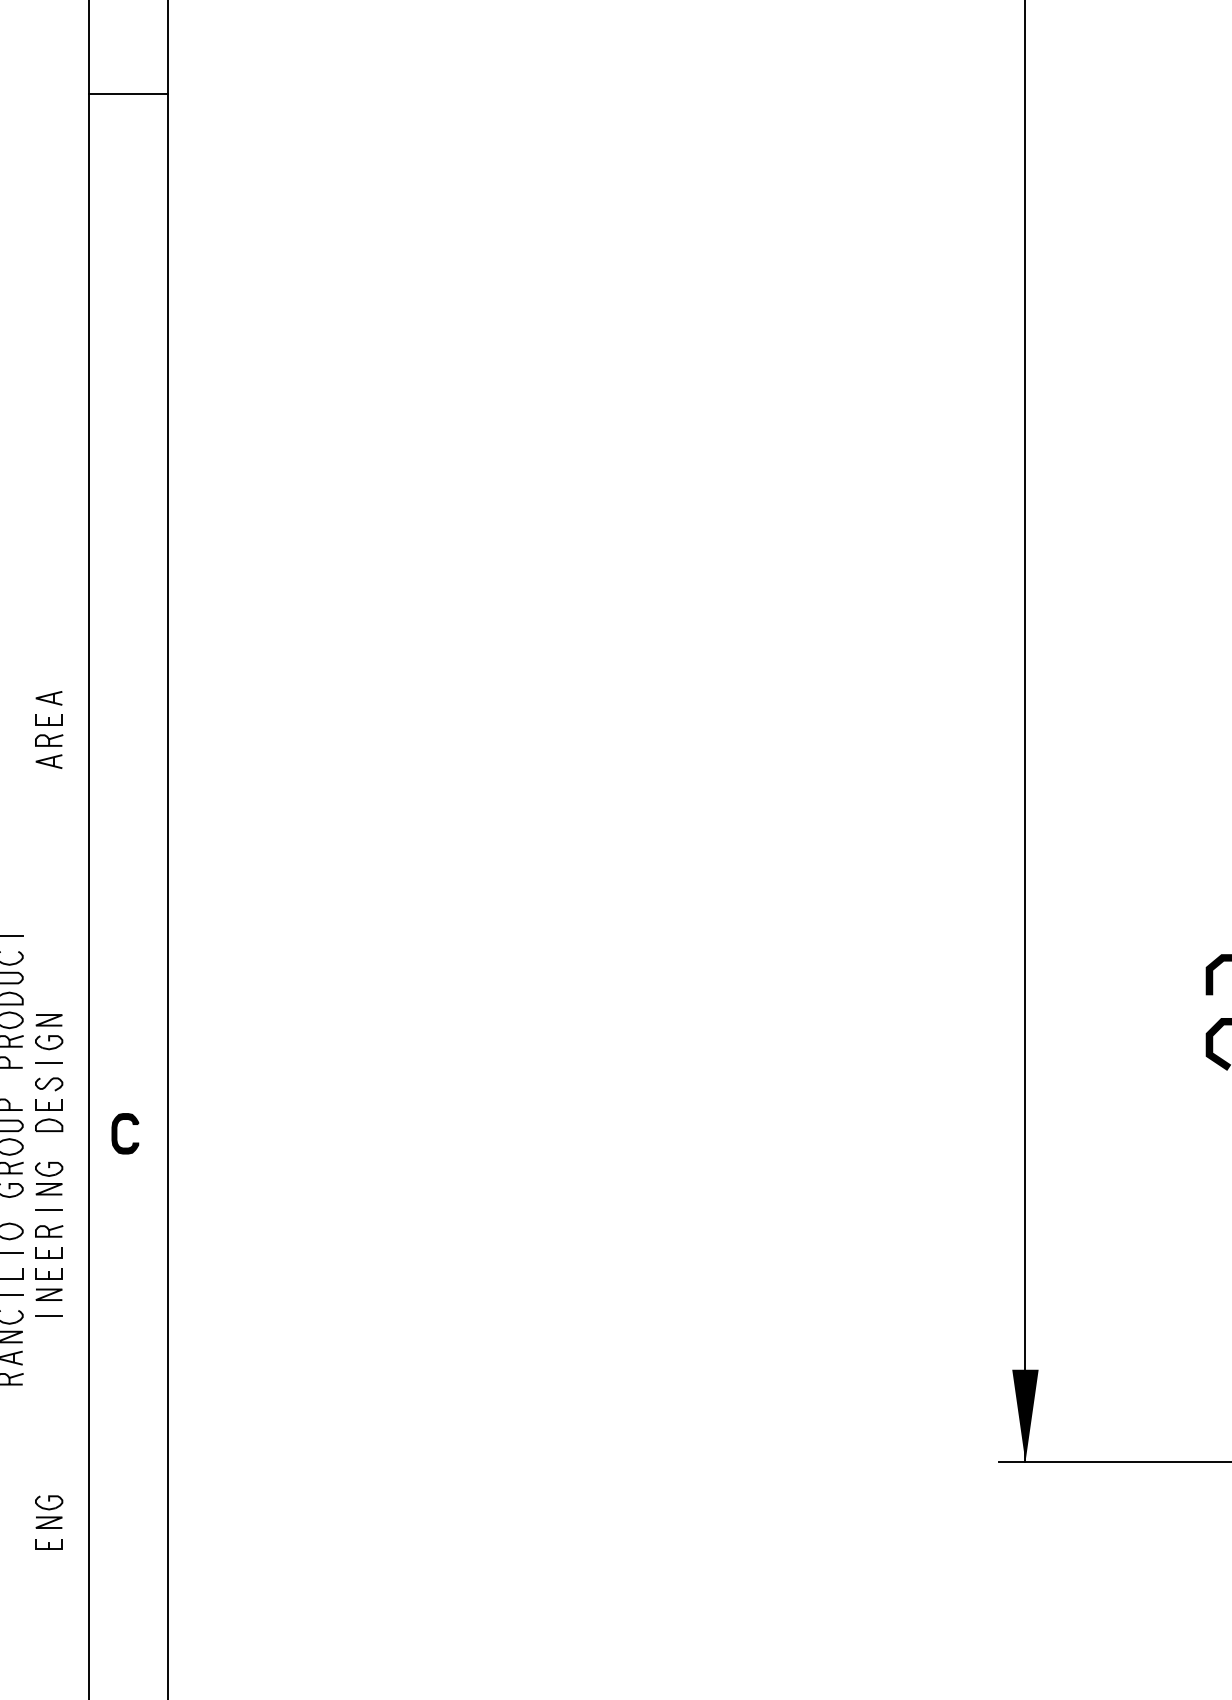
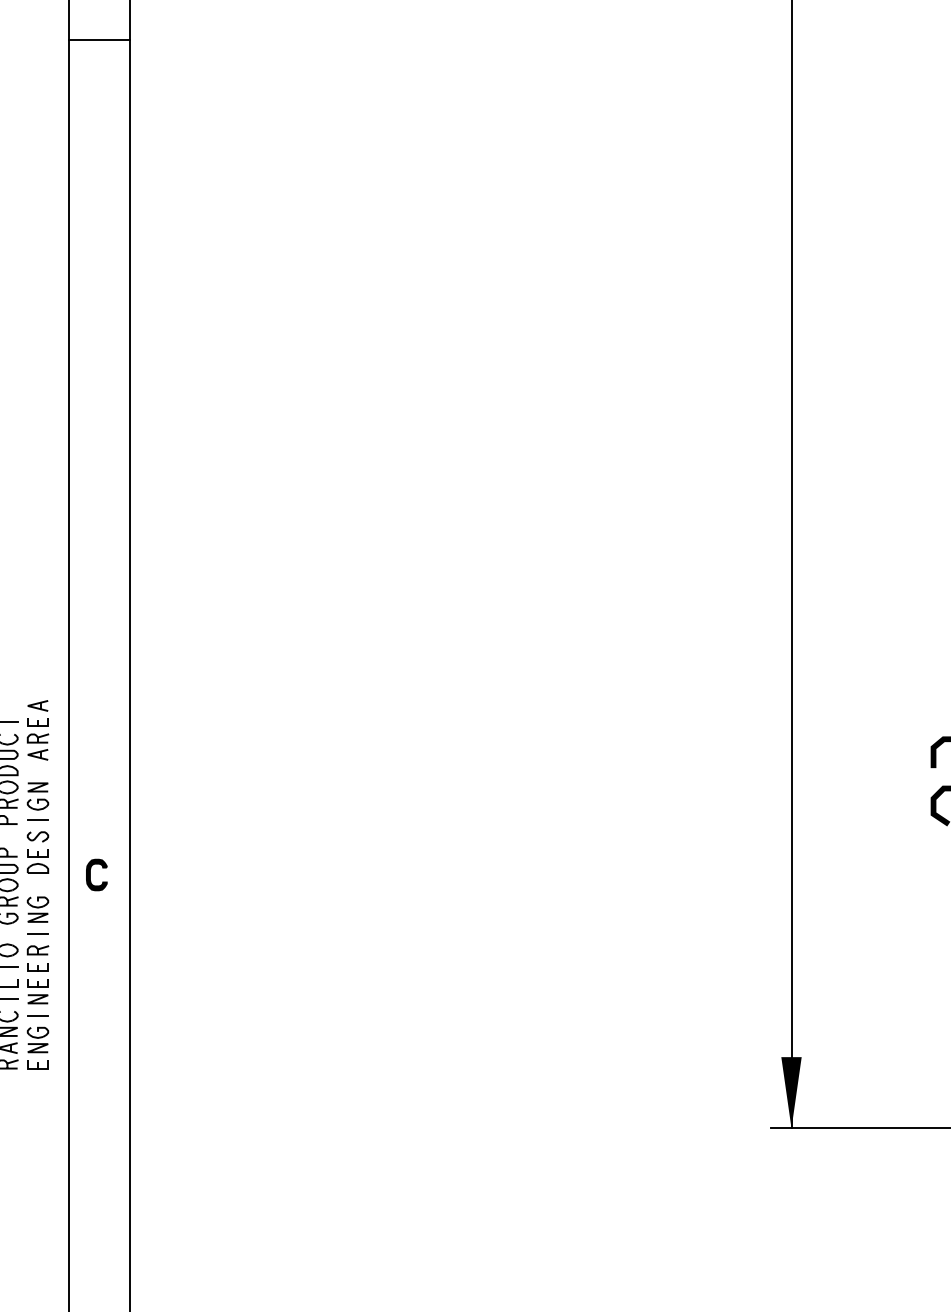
line: (127, 93) -> (98, 39), moved
part: (48, 730) -> (37, 730), moved
part: (48, 1521) -> (37, 1047), moved

